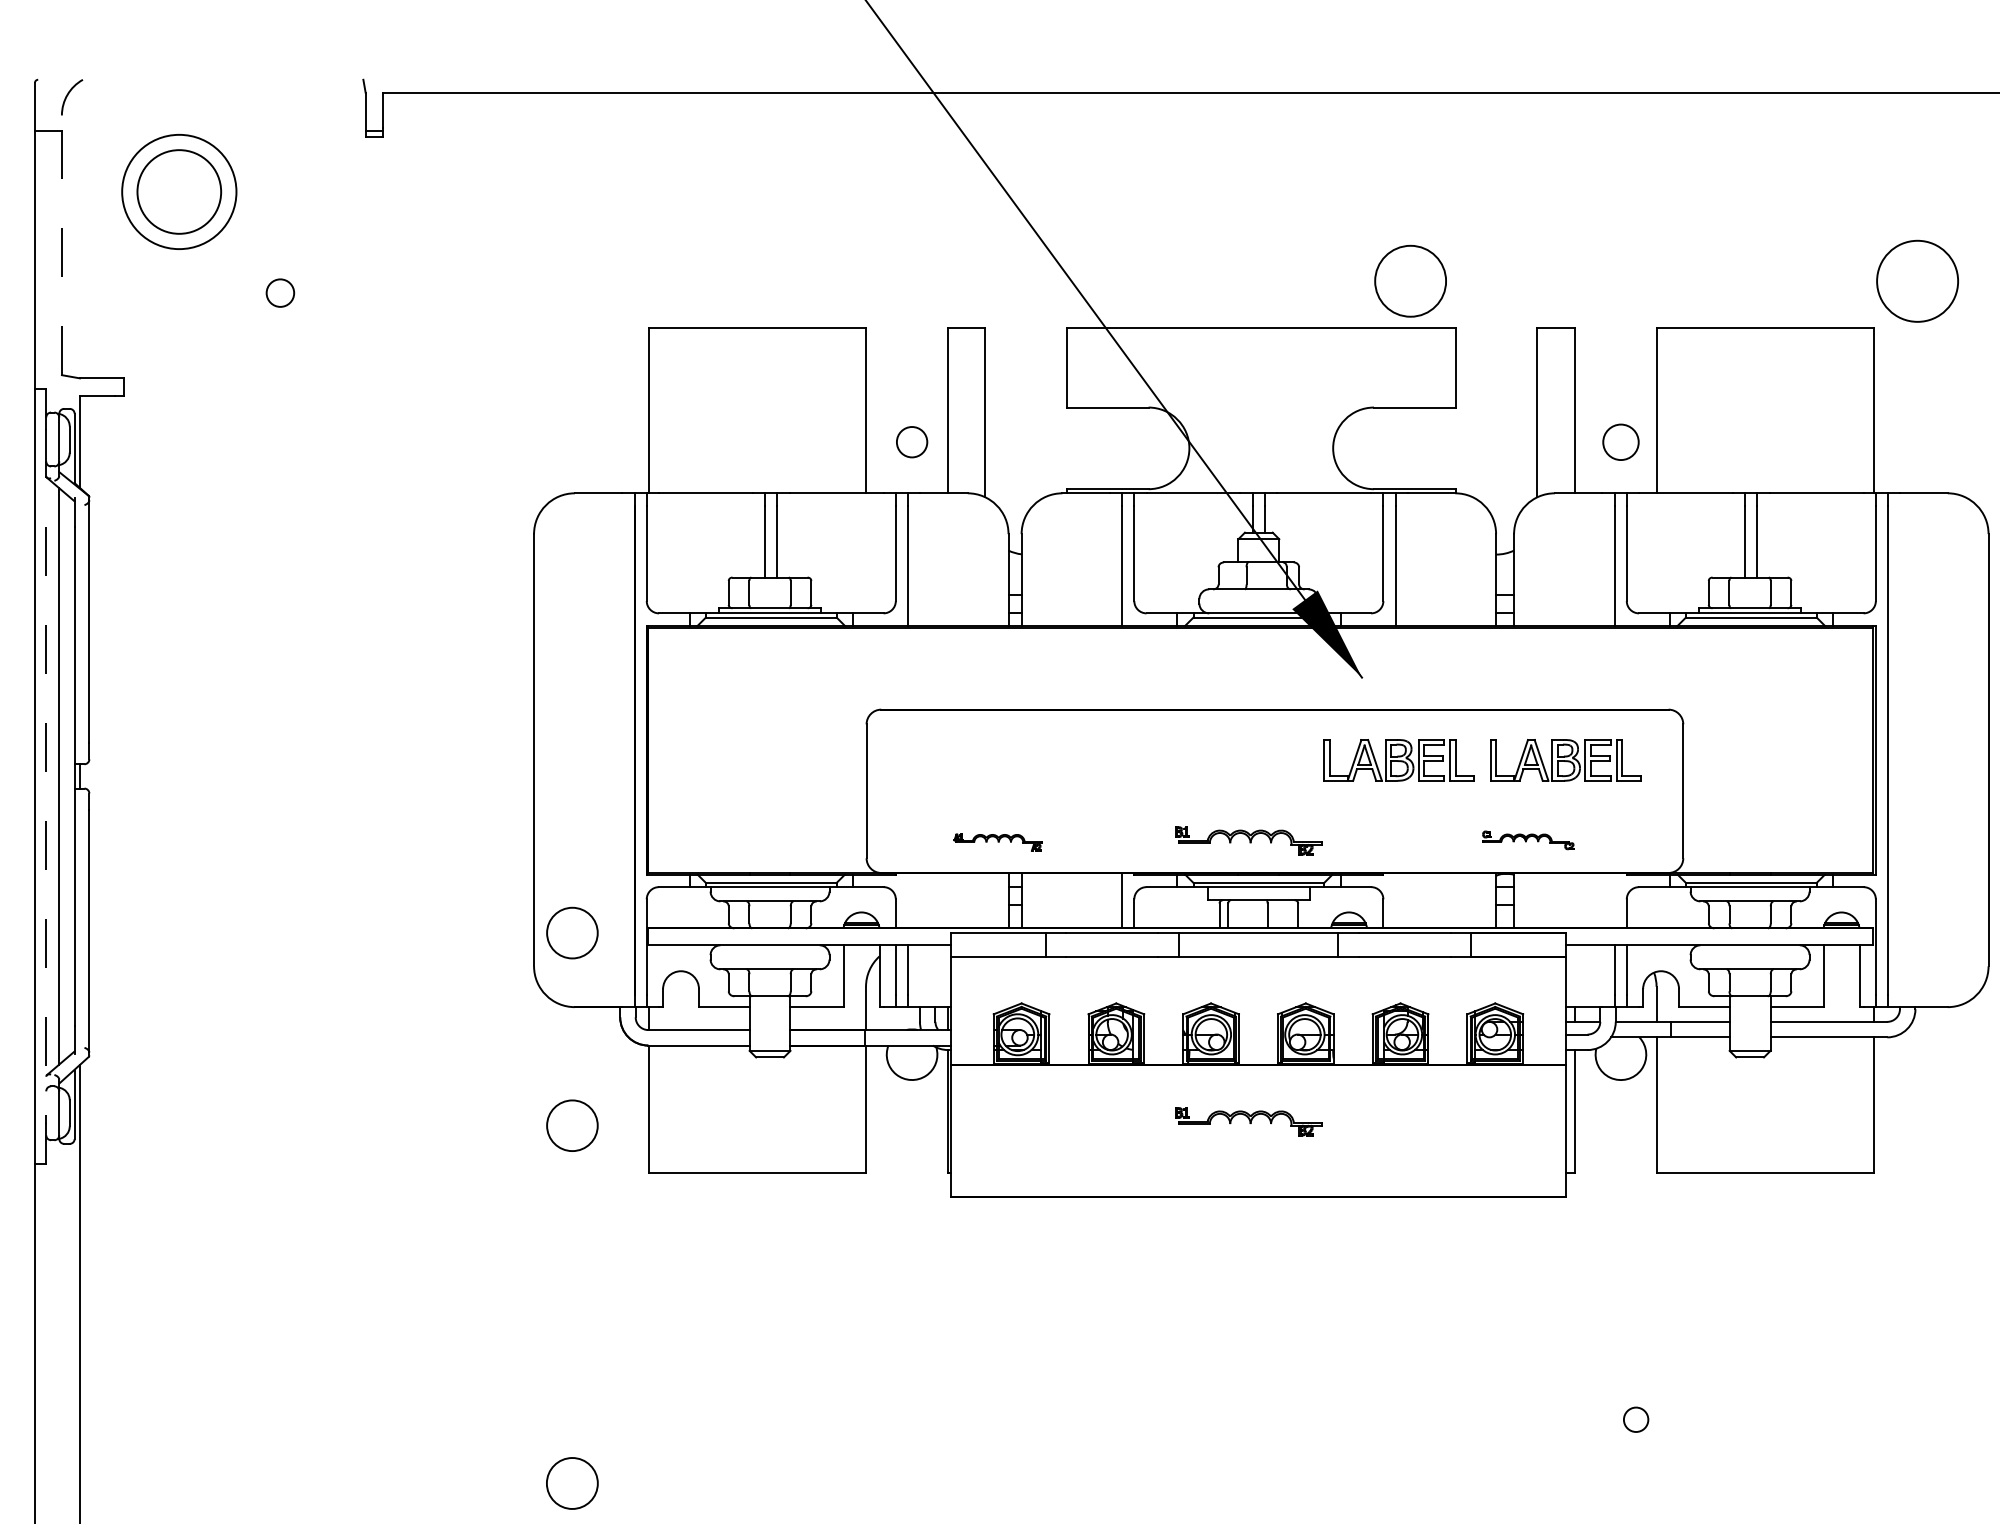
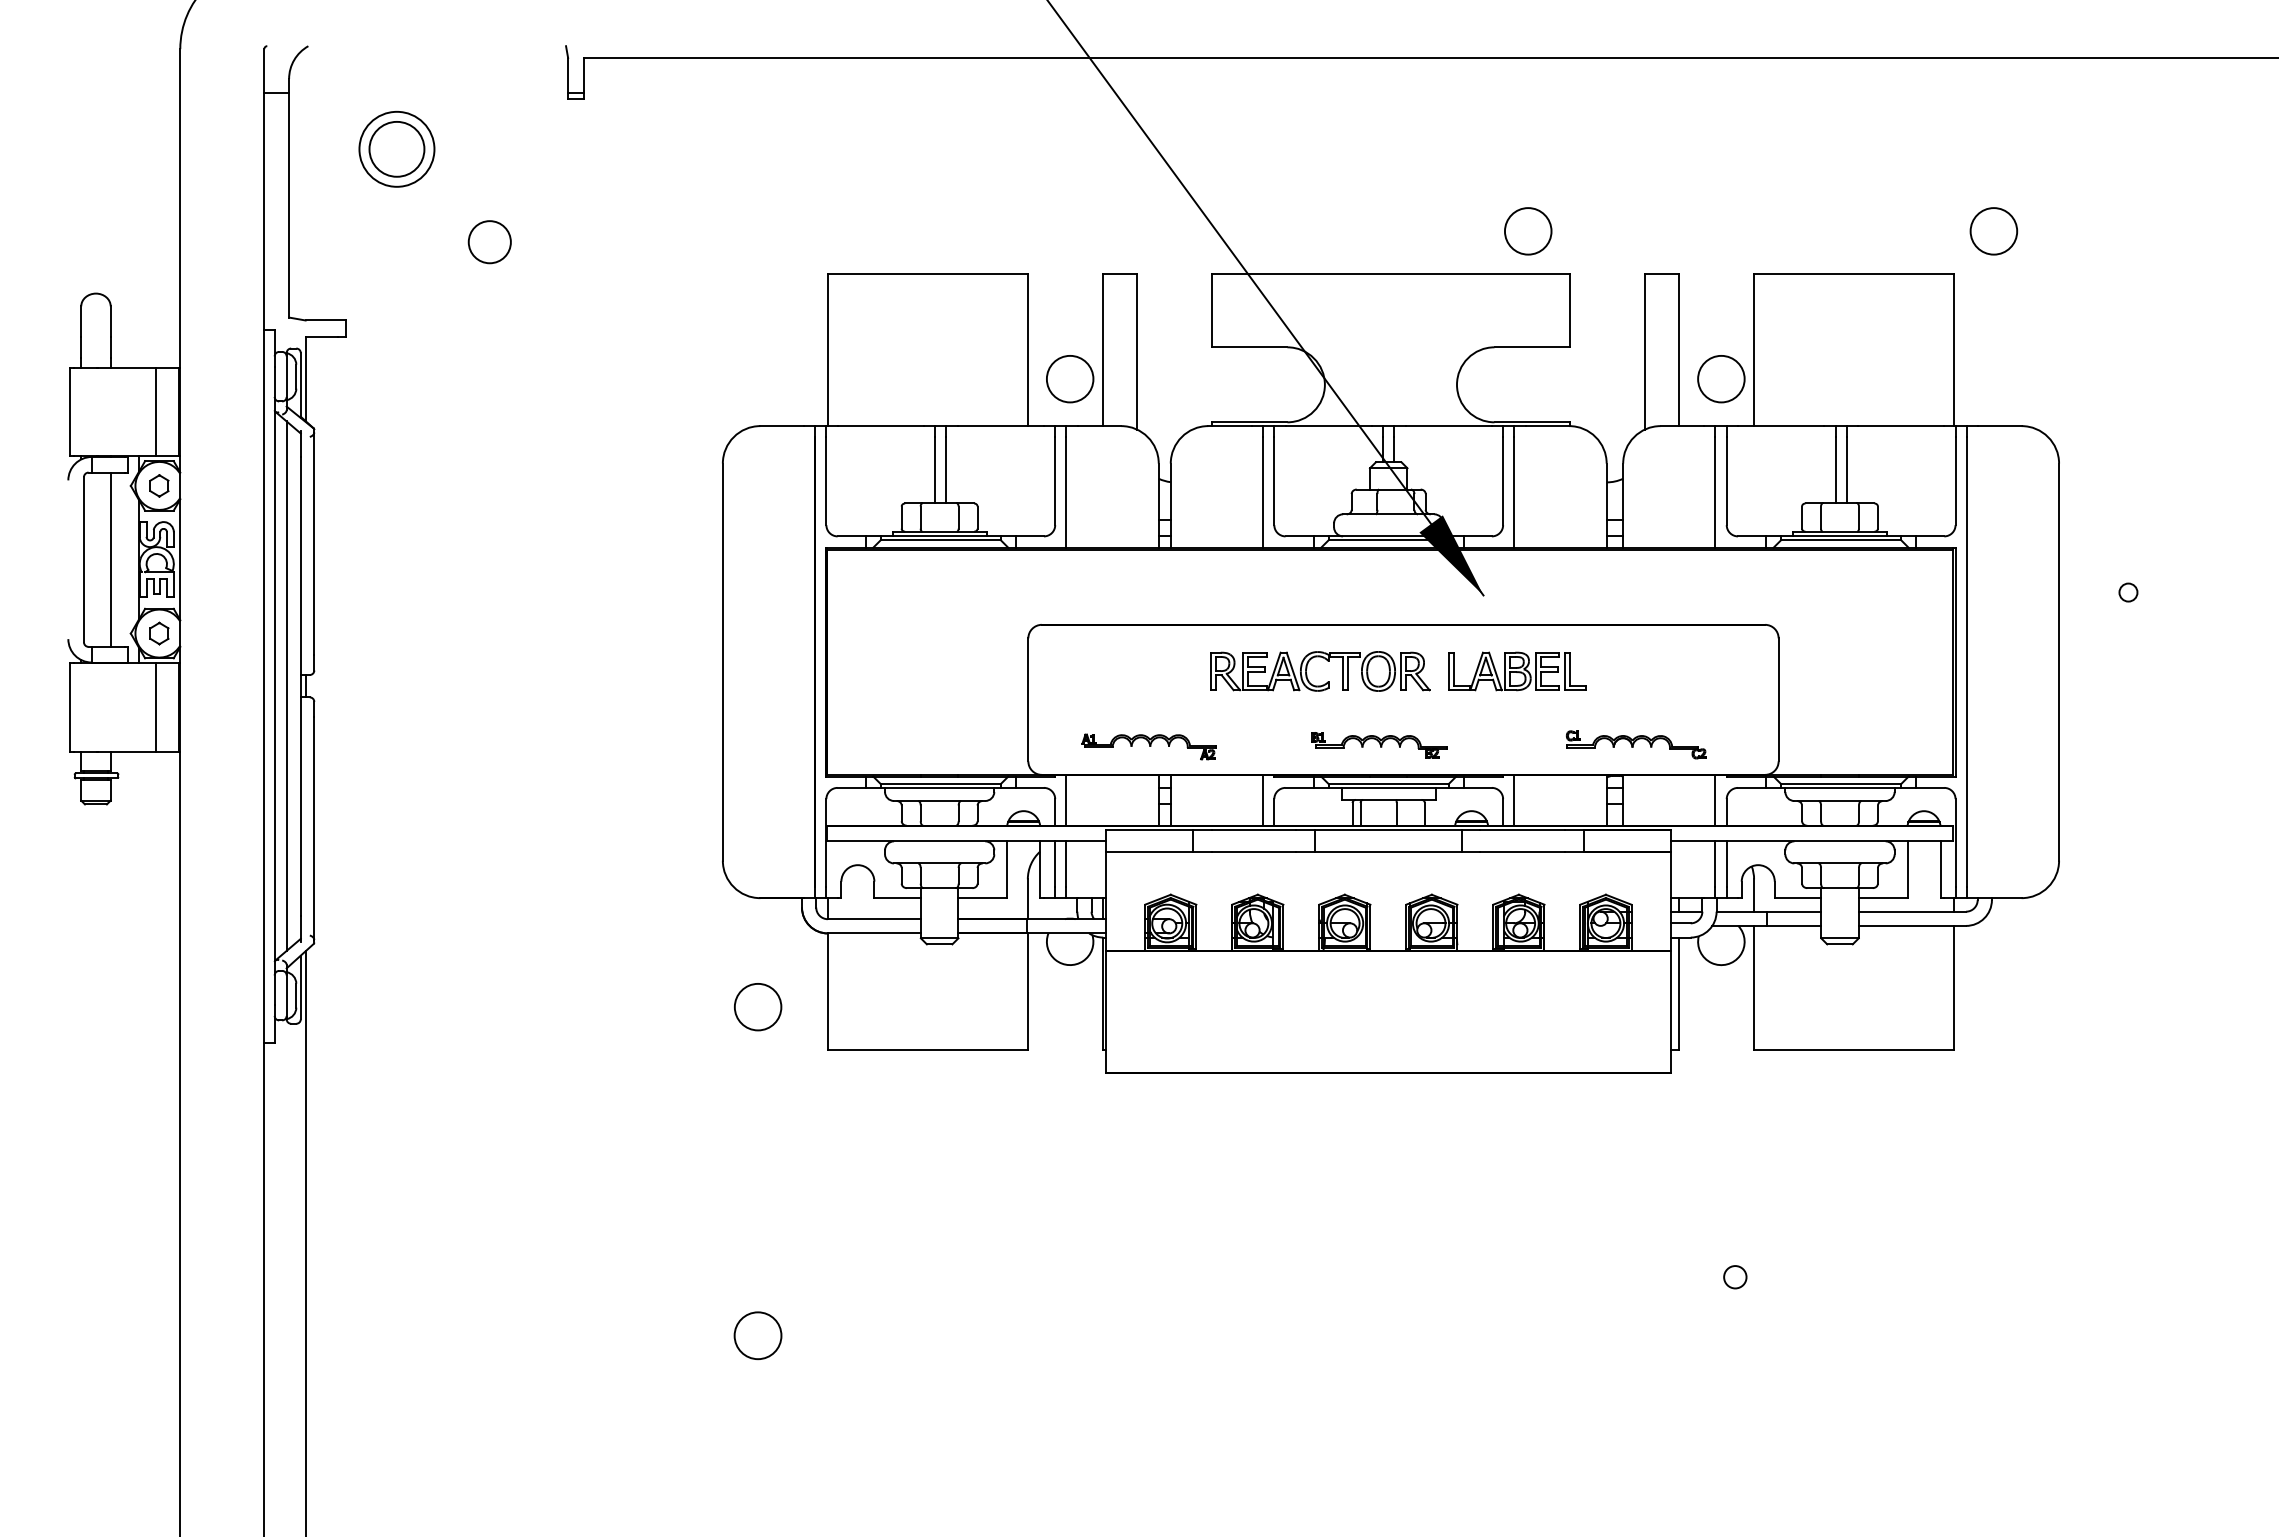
part: (178, 192) -> (396, 149), size x0.71
line: (62, 244) -> (289, 197), dashed -> solid
circle: (1411, 281) -> (1528, 231), size x0.71
circle: (1917, 281) -> (1993, 231), size x0.62
circle: (280, 293) -> (489, 242), size x1.67
circle: (911, 441) -> (1069, 378), size x1.67
circle: (1621, 442) -> (1721, 379), size x1.43
part: (1192, 749) -> (1327, 661), added
part: (1565, 760) -> (1670, 671), removed
line: (46, 776) -> (274, 686), dashed -> solid
part: (1528, 839) -> (1636, 744), size x1.67
part: (997, 842) -> (1148, 746), size x1.67
line: (908, 899) -> (1066, 799), added
line: (1395, 899) -> (1514, 799), added
line: (1614, 899) -> (1715, 799), added
circle: (572, 933) -> (758, 830), removed
part: (1248, 1121) -> (1379, 1003), removed

